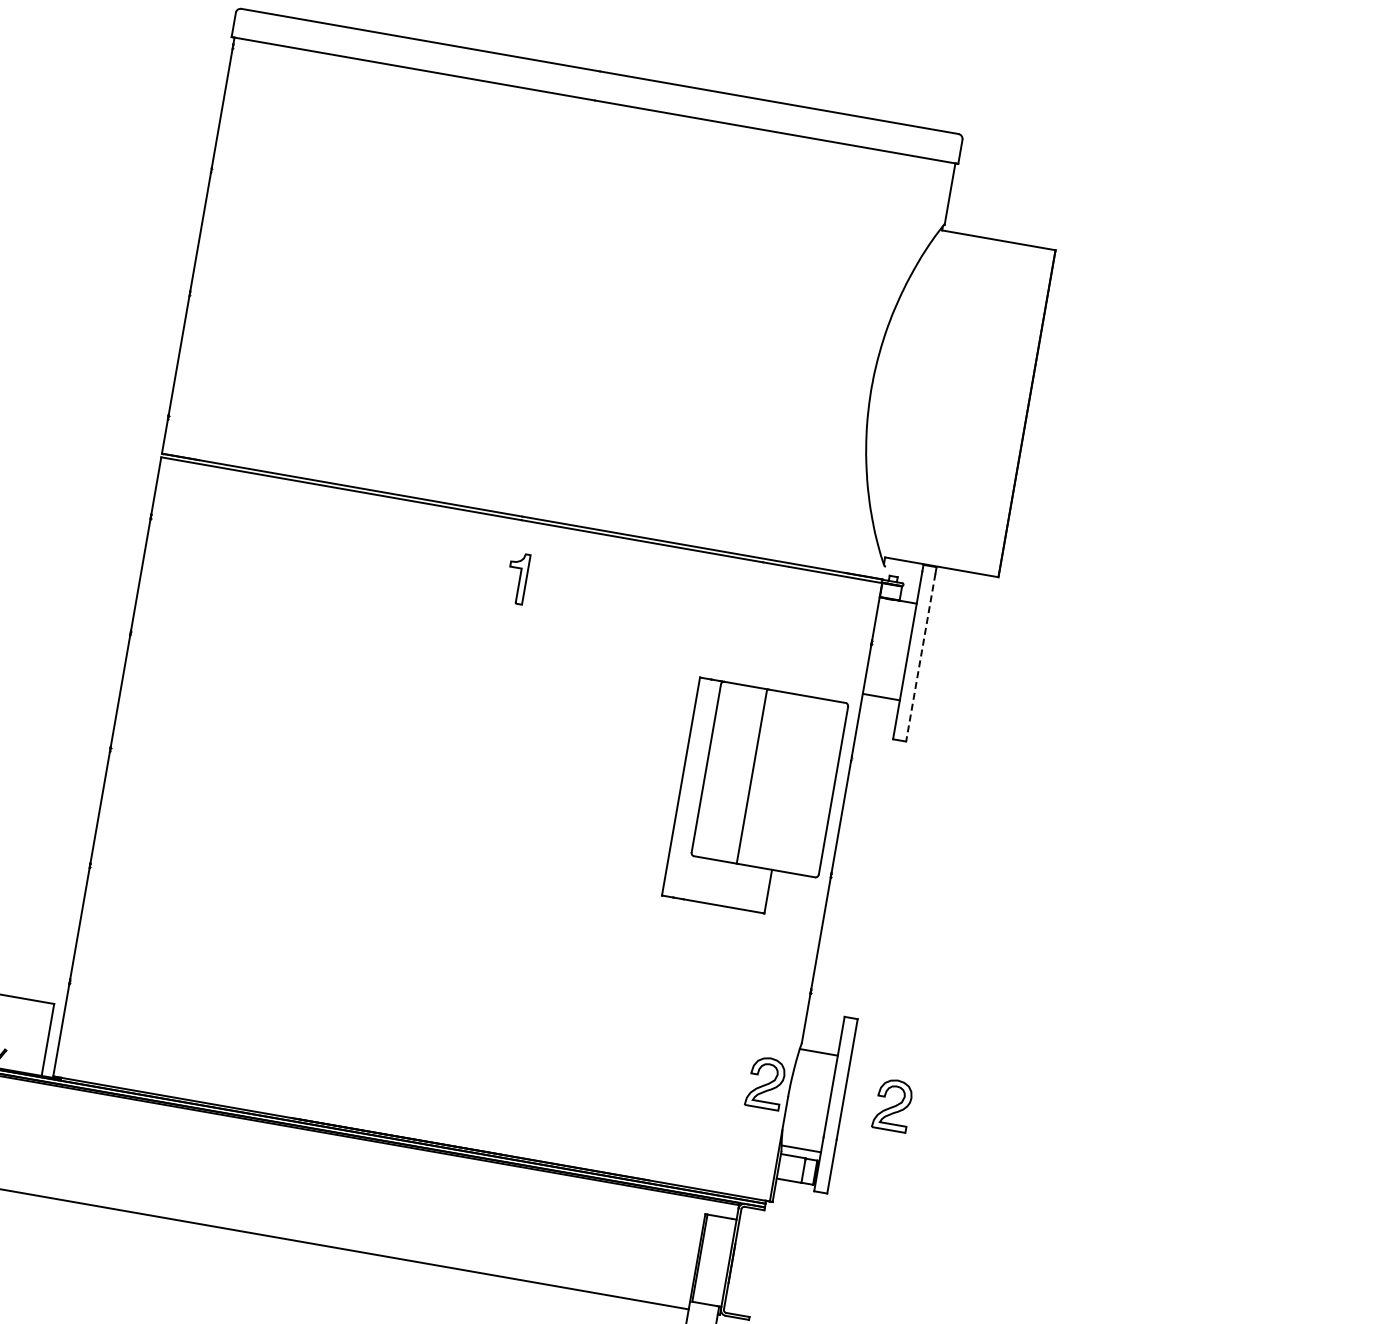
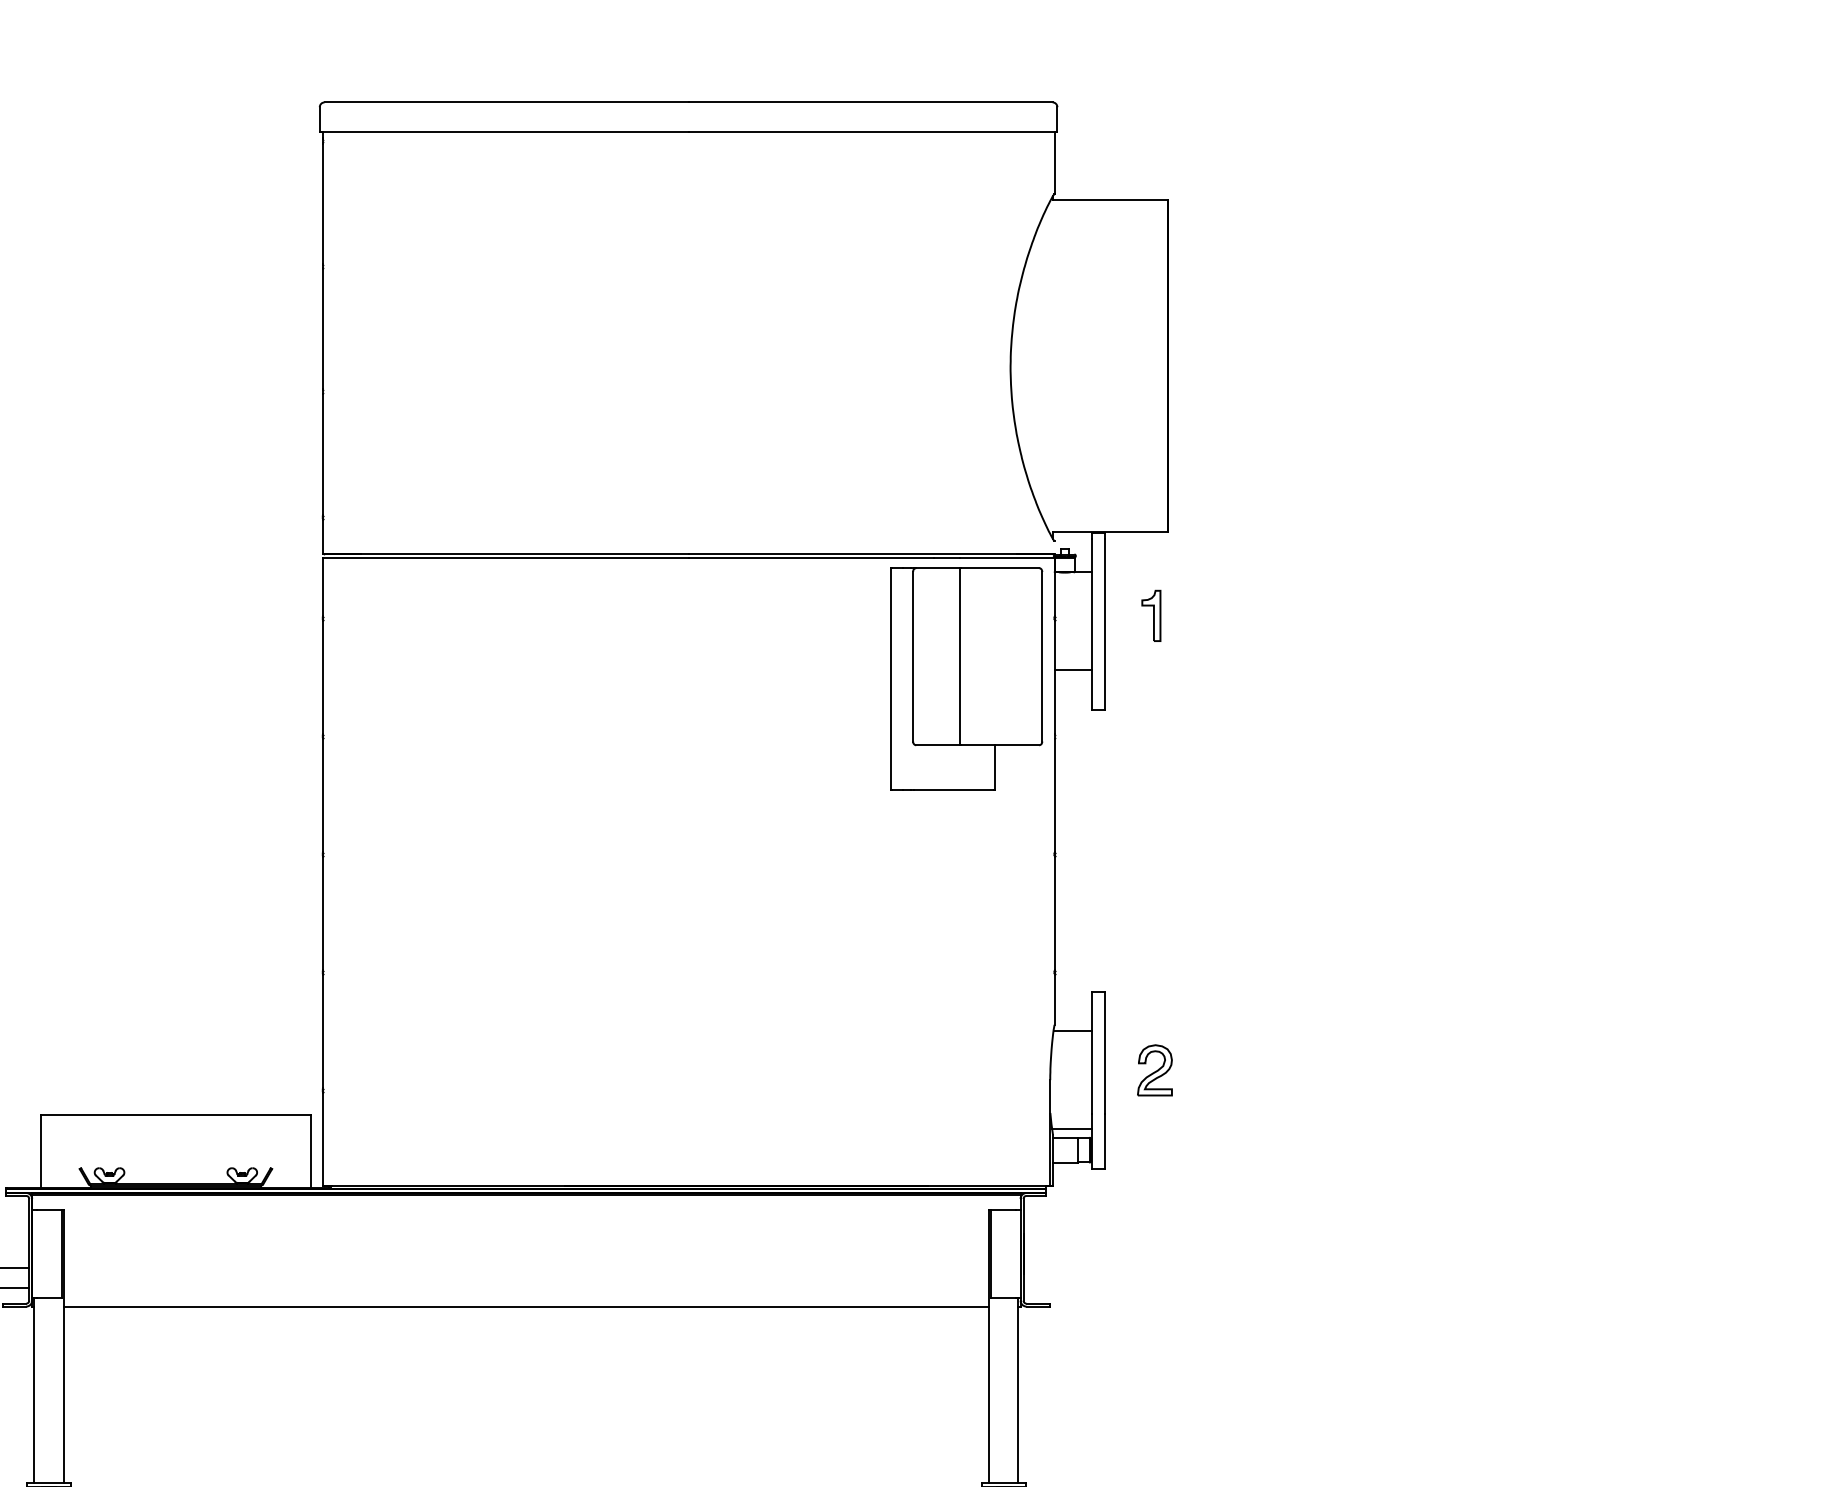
part: (517, 577) -> (1151, 615), moved
line: (920, 658) -> (1105, 625), dashed -> solid
part: (755, 799) -> (966, 678), moved
part: (765, 1083) -> (1025, 1070), removed

